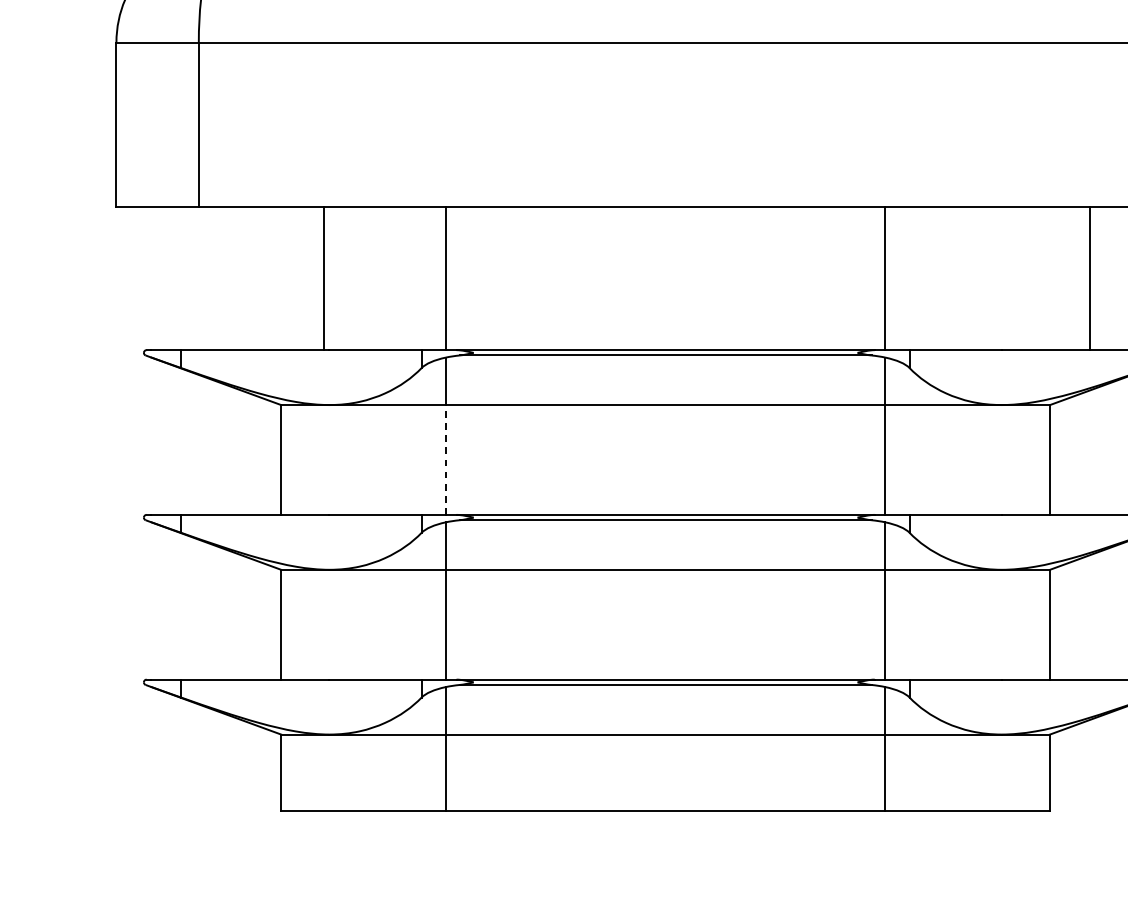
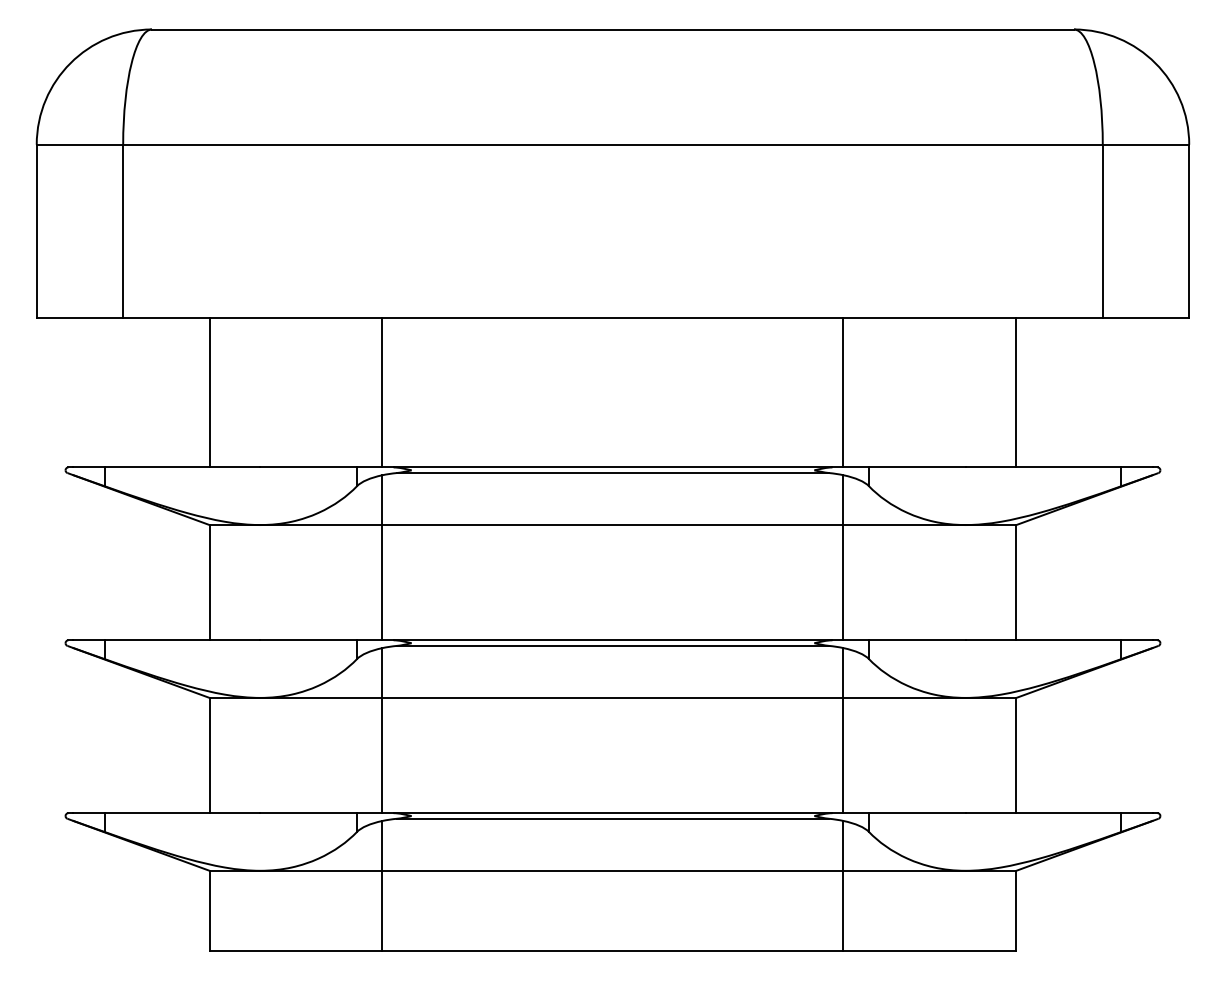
line: (323, 278) -> (209, 392), moved
line: (1090, 278) -> (1016, 392), moved
line: (445, 459) -> (382, 582), dashed -> solid

